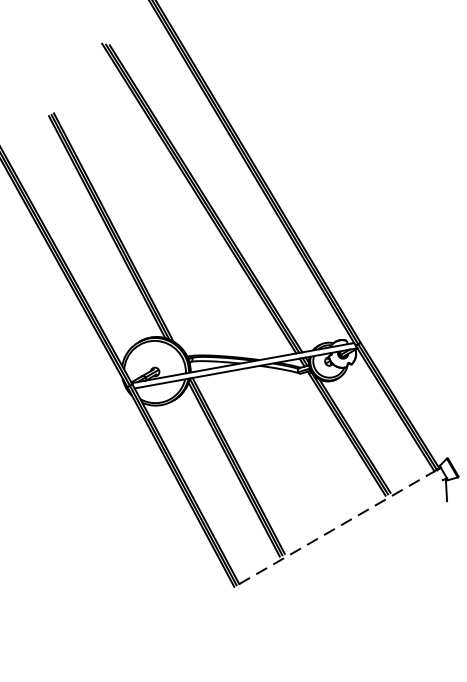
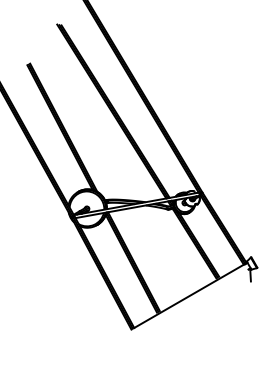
line: (337, 527) -> (189, 296), dashed -> solid

